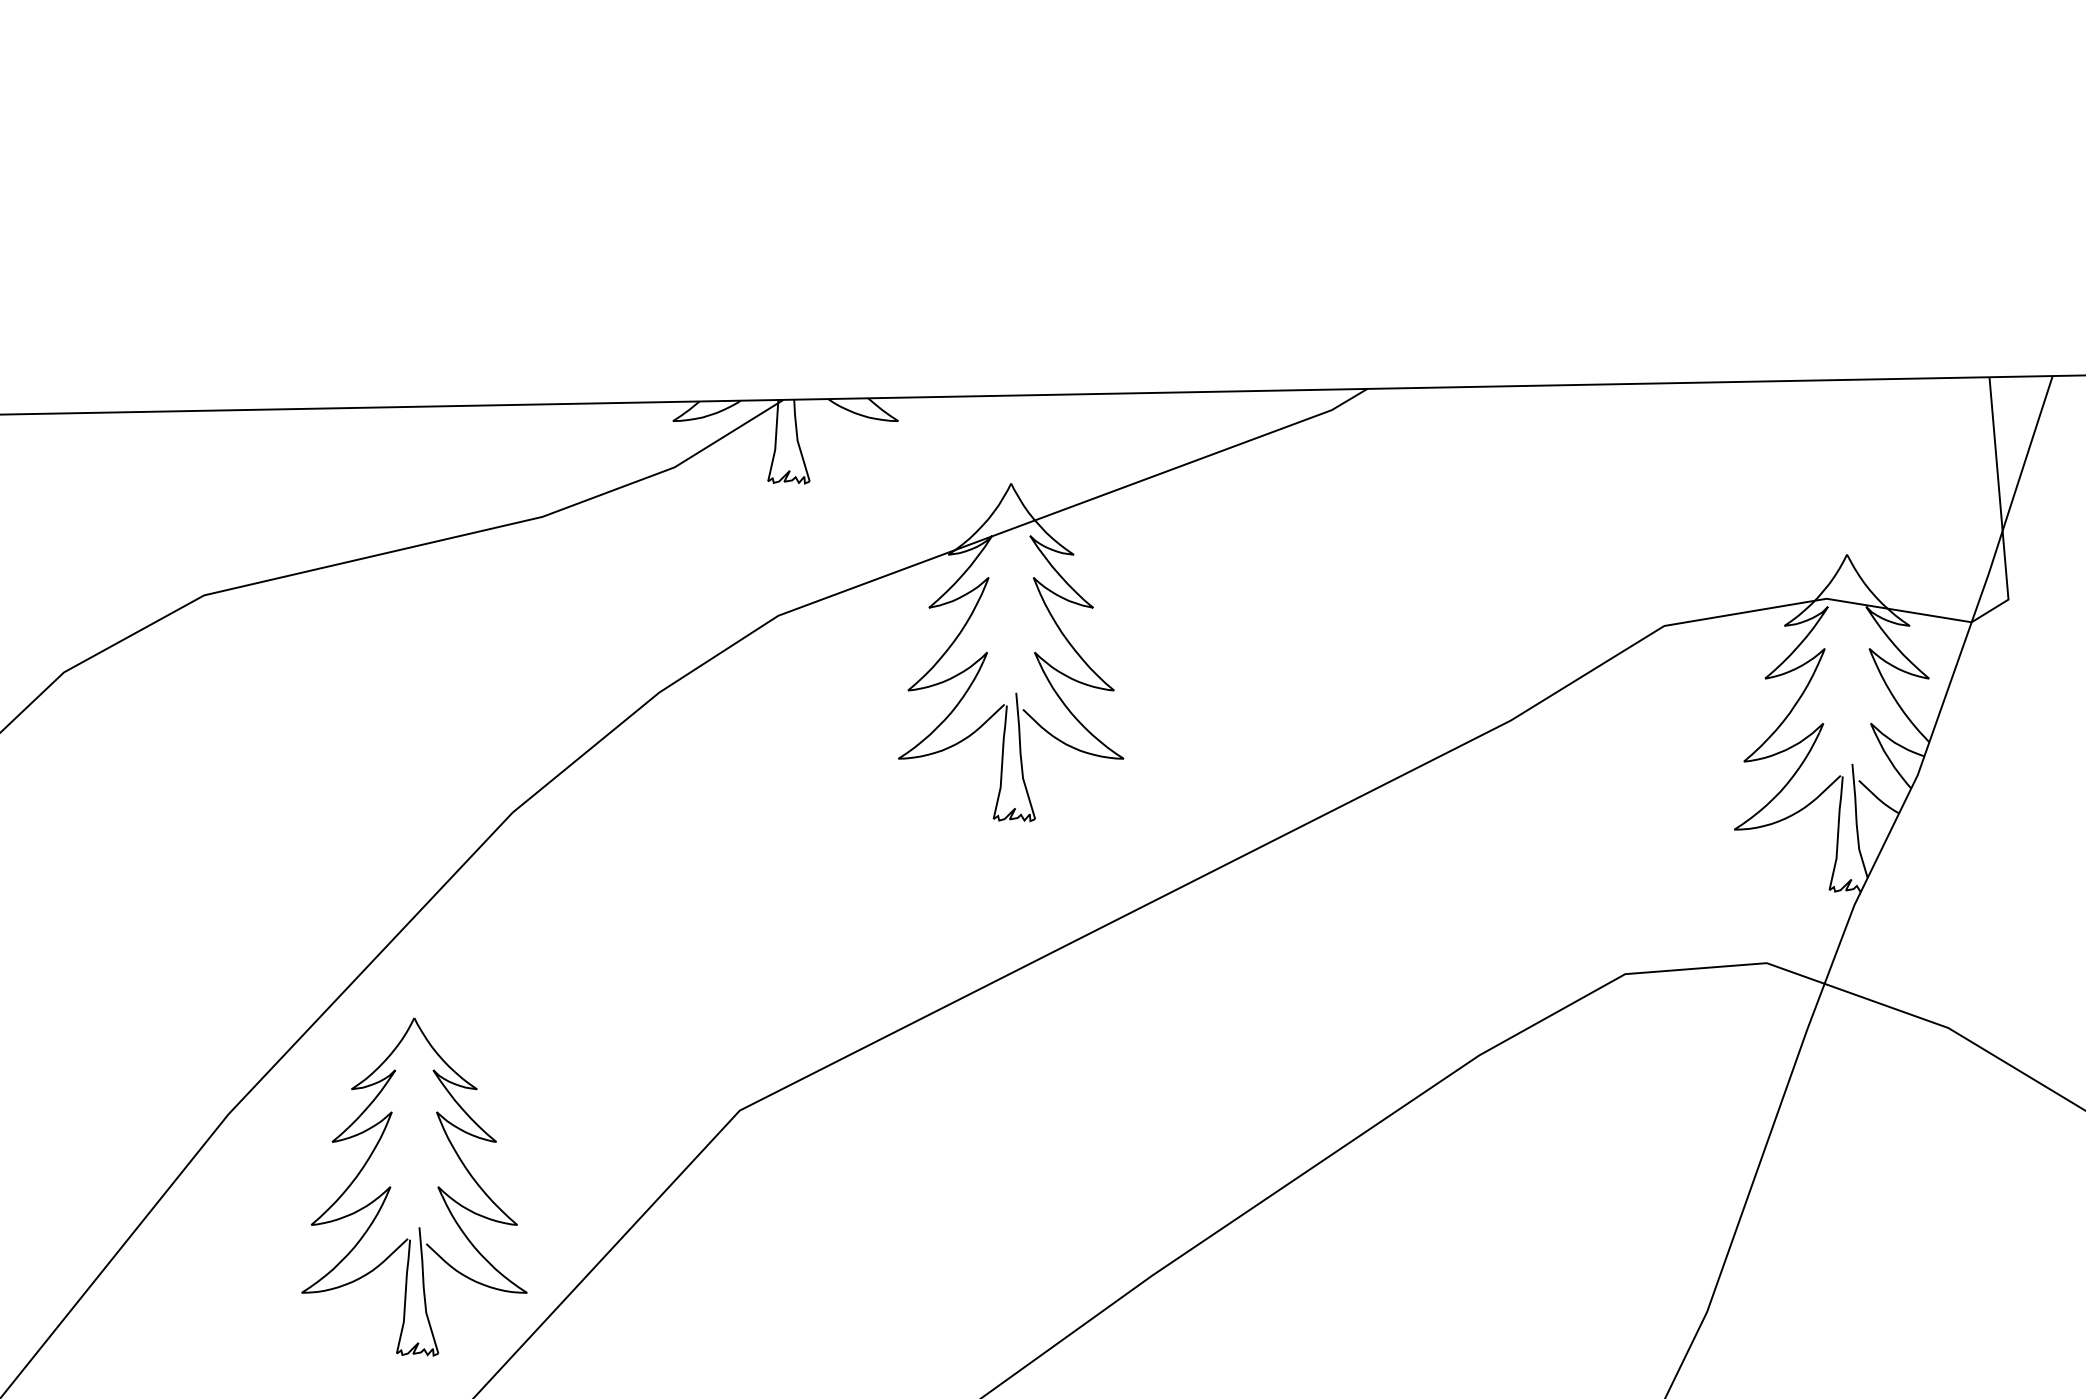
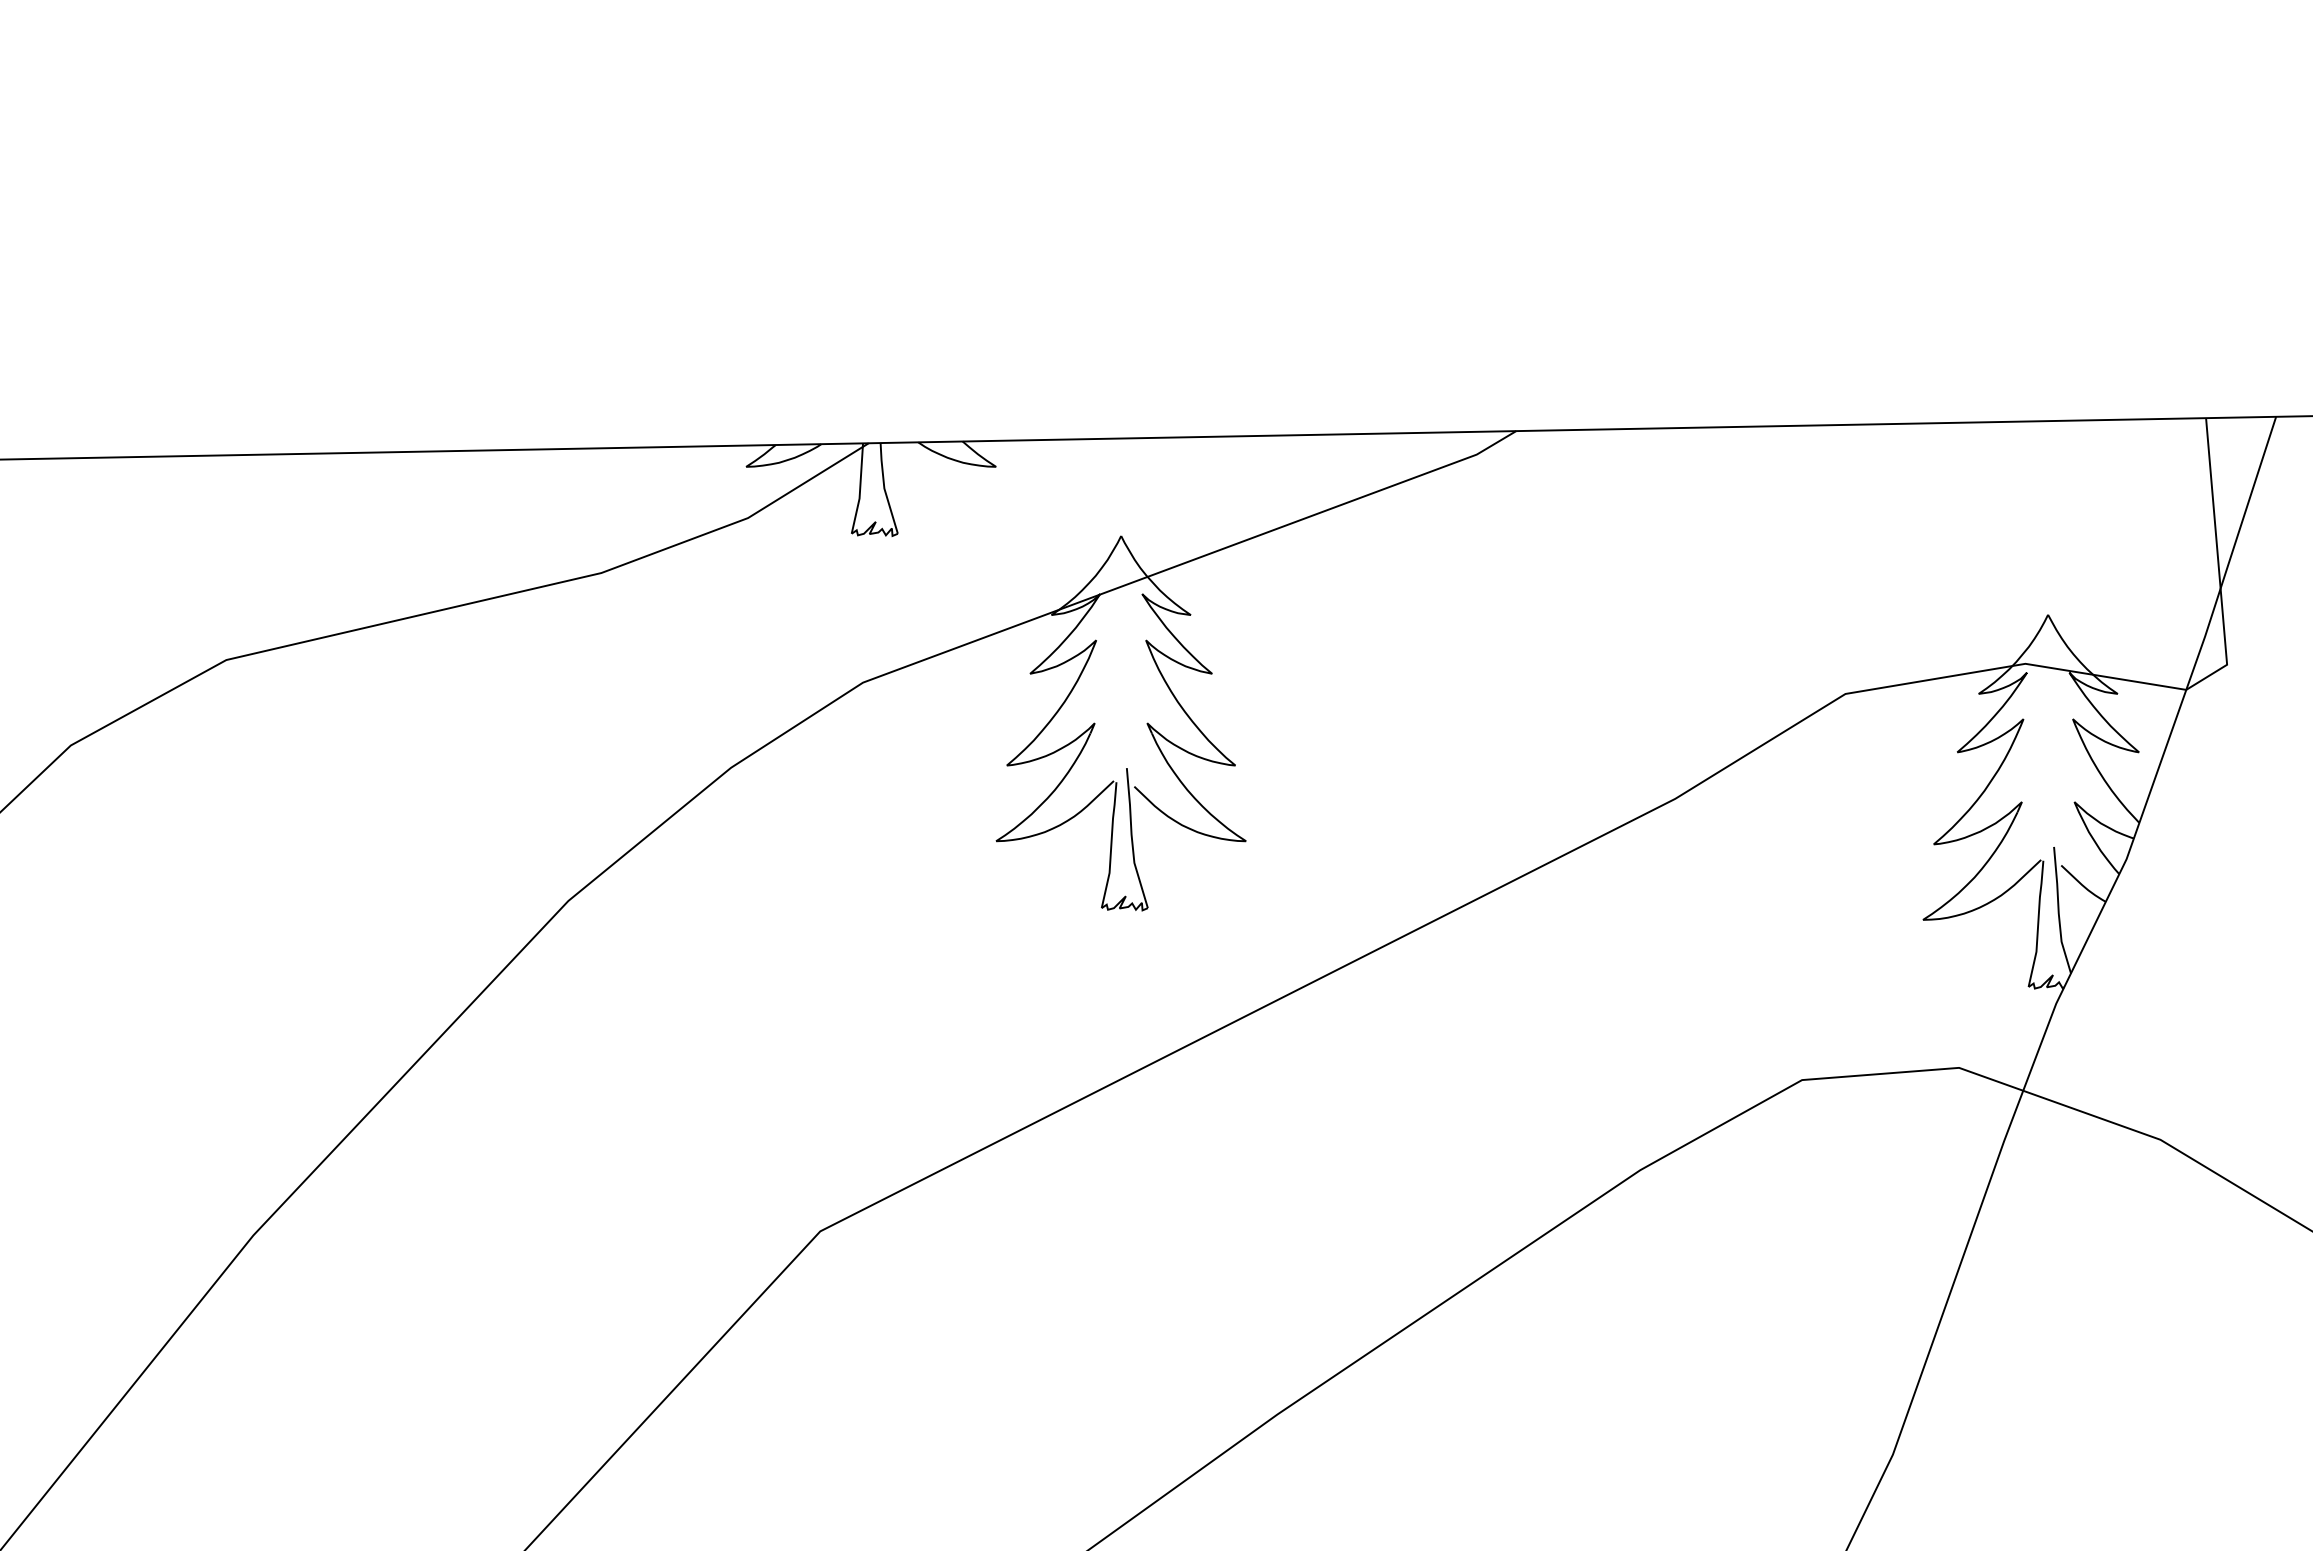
part: (390, 1187) -> (433, 1316), removed

